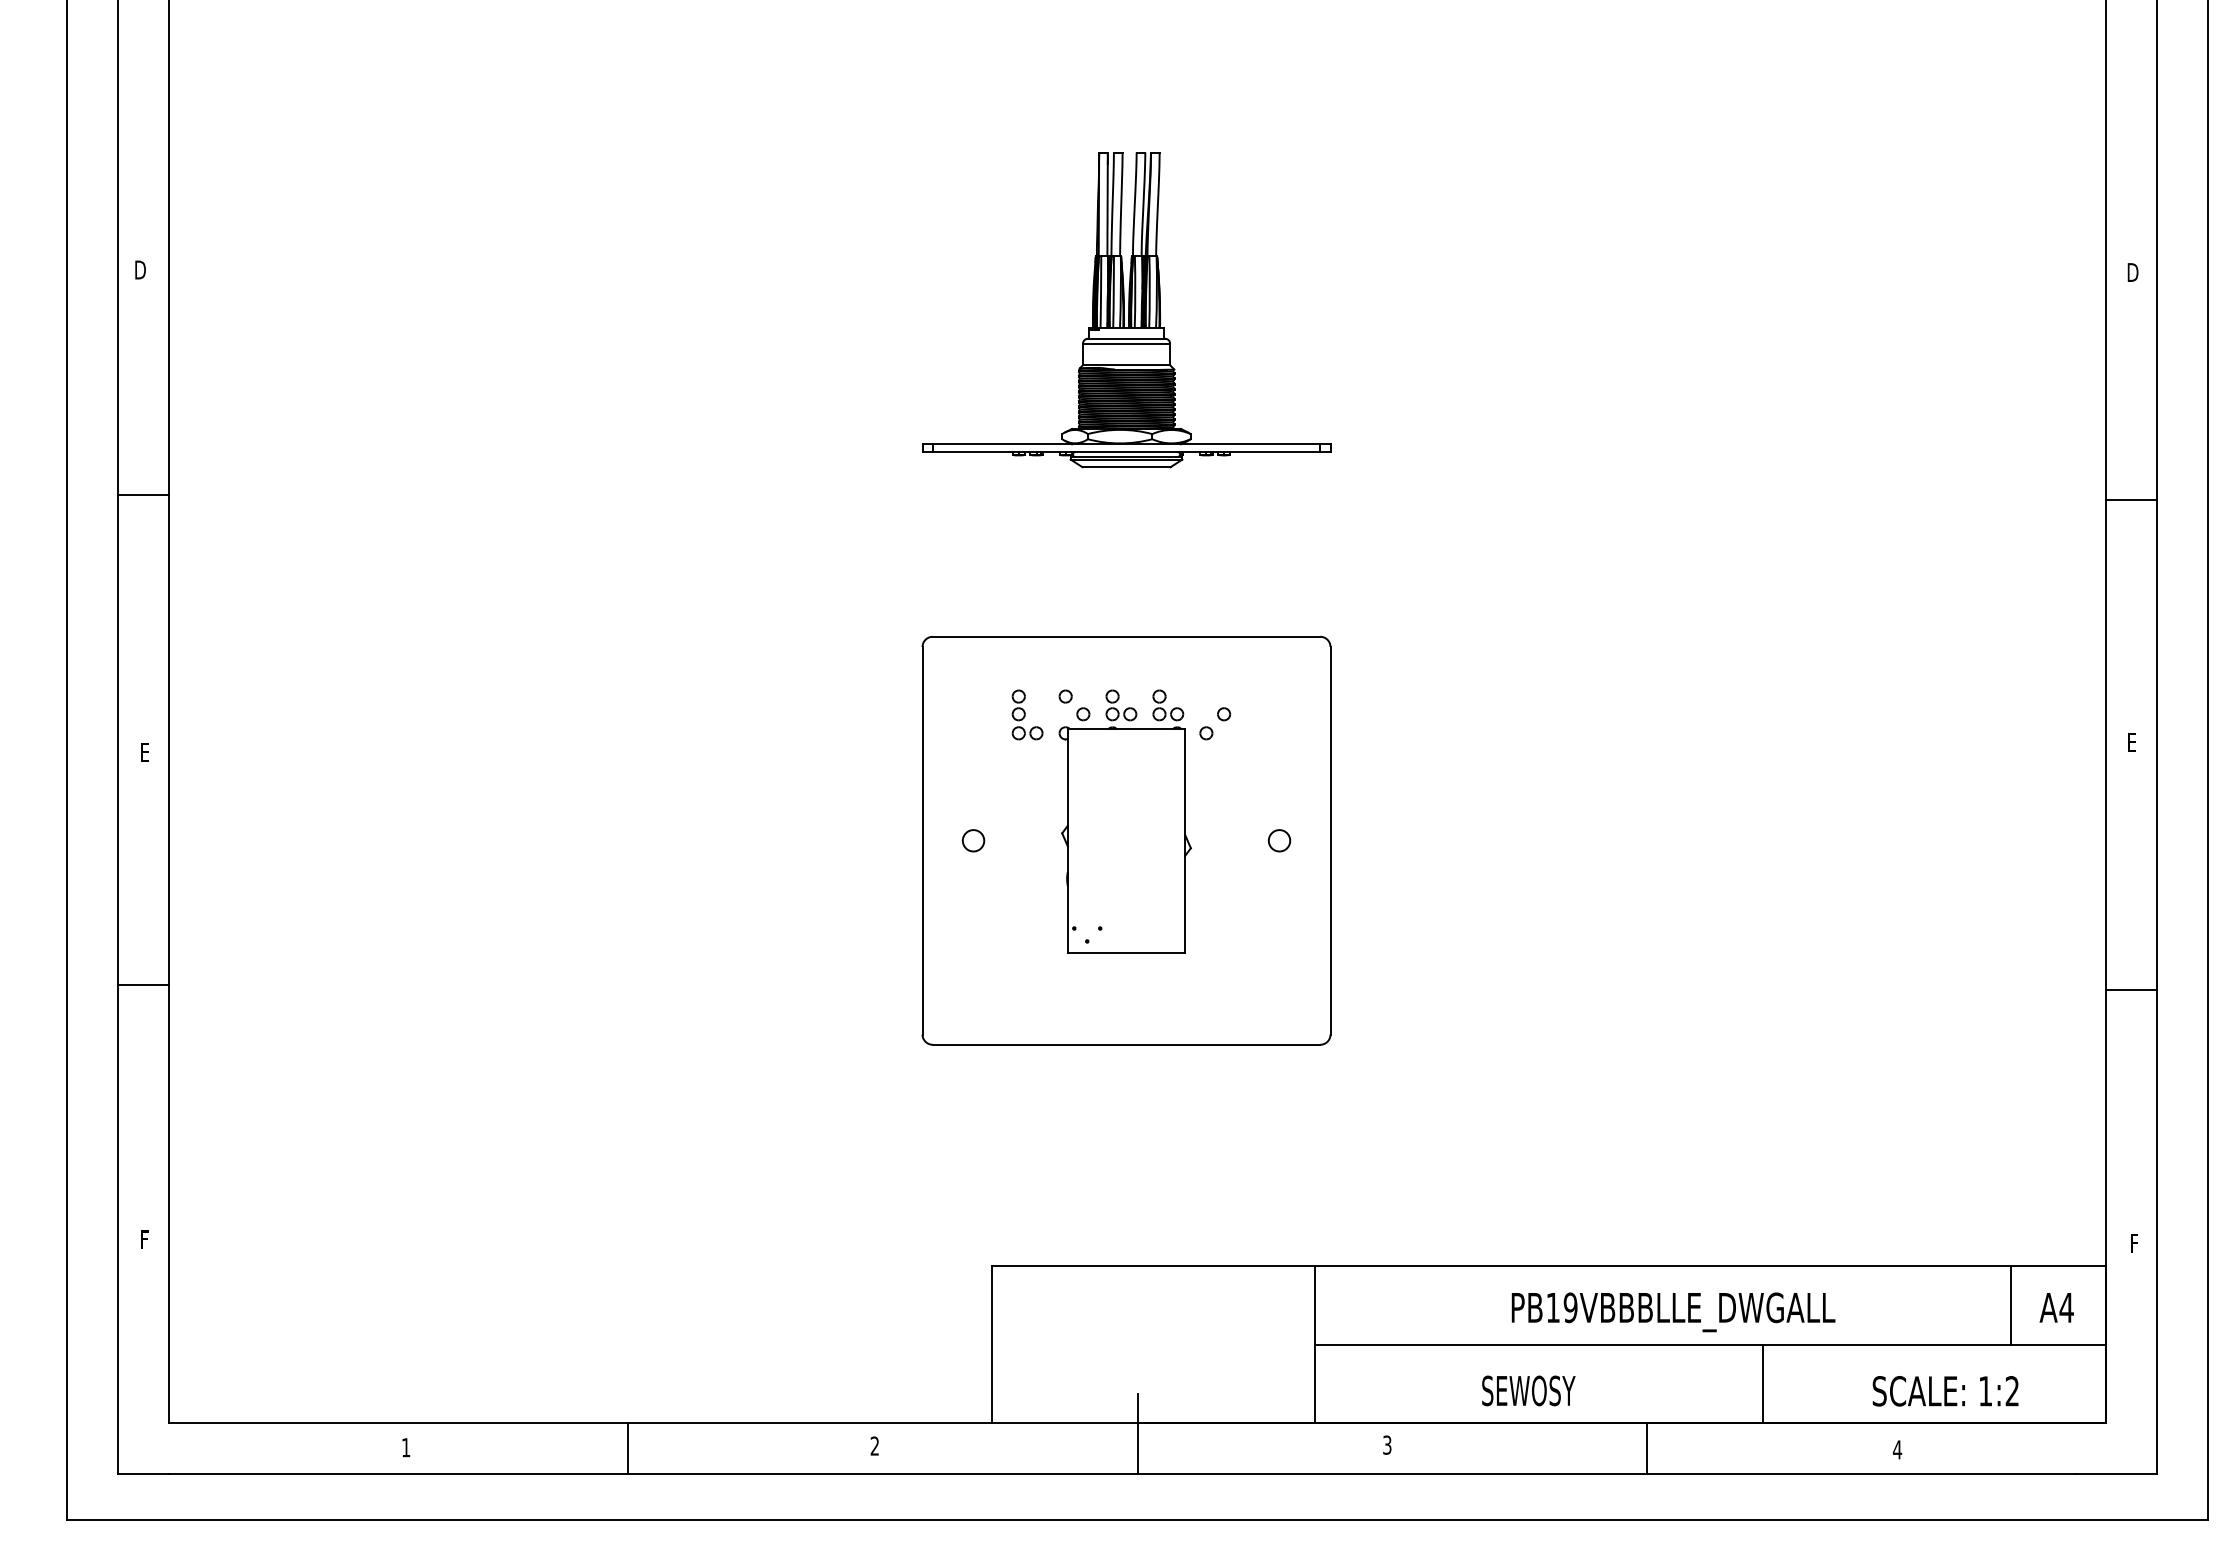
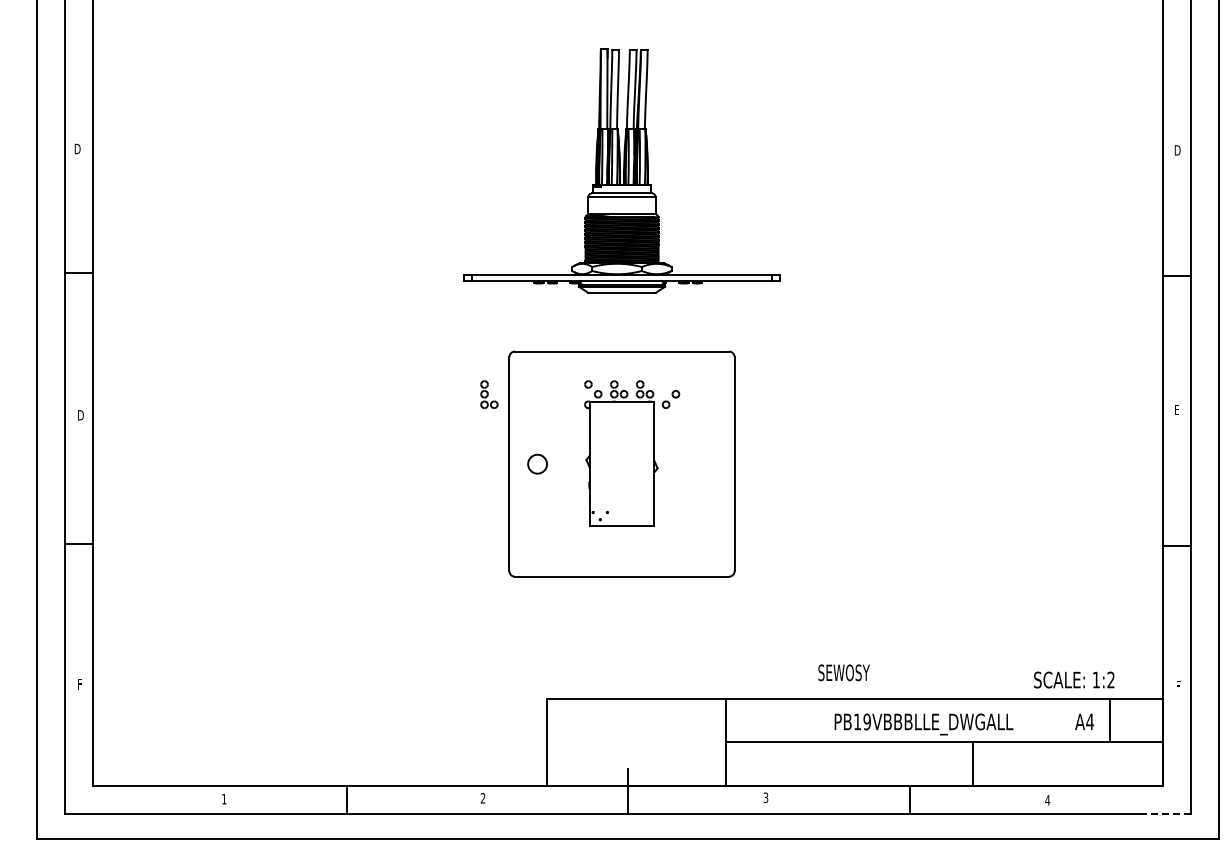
part: (1125, 308) -> (621, 170), size x1.4
part: (1027, 714) -> (489, 394), moved
text: (145, 752) -> (80, 415), E -> D
circle: (973, 839) -> (537, 463), size x1.6
circle: (1279, 839) -> (706, 463), removed
text: (2056, 1306) -> (1084, 721), moved
text: (1527, 1390) -> (843, 672), moved
text: (1946, 1390) -> (1074, 679), moved
line: (2116, 1473) -> (1168, 813), solid -> dashed

